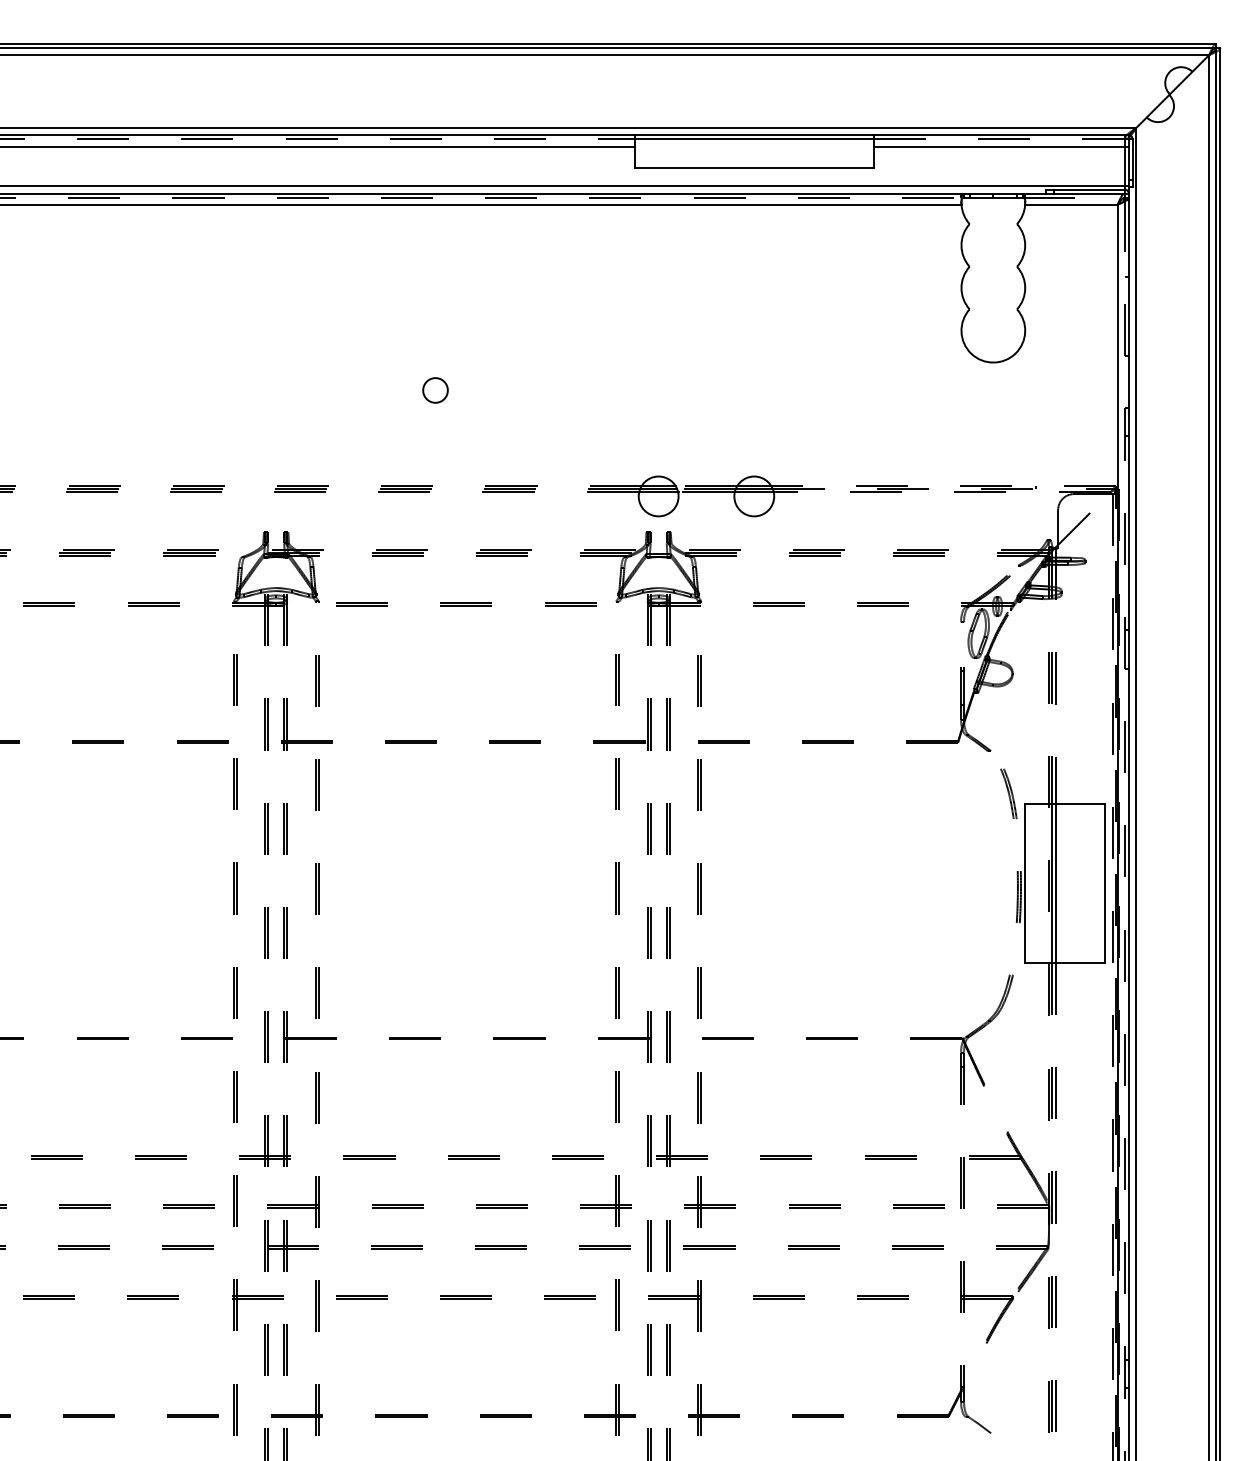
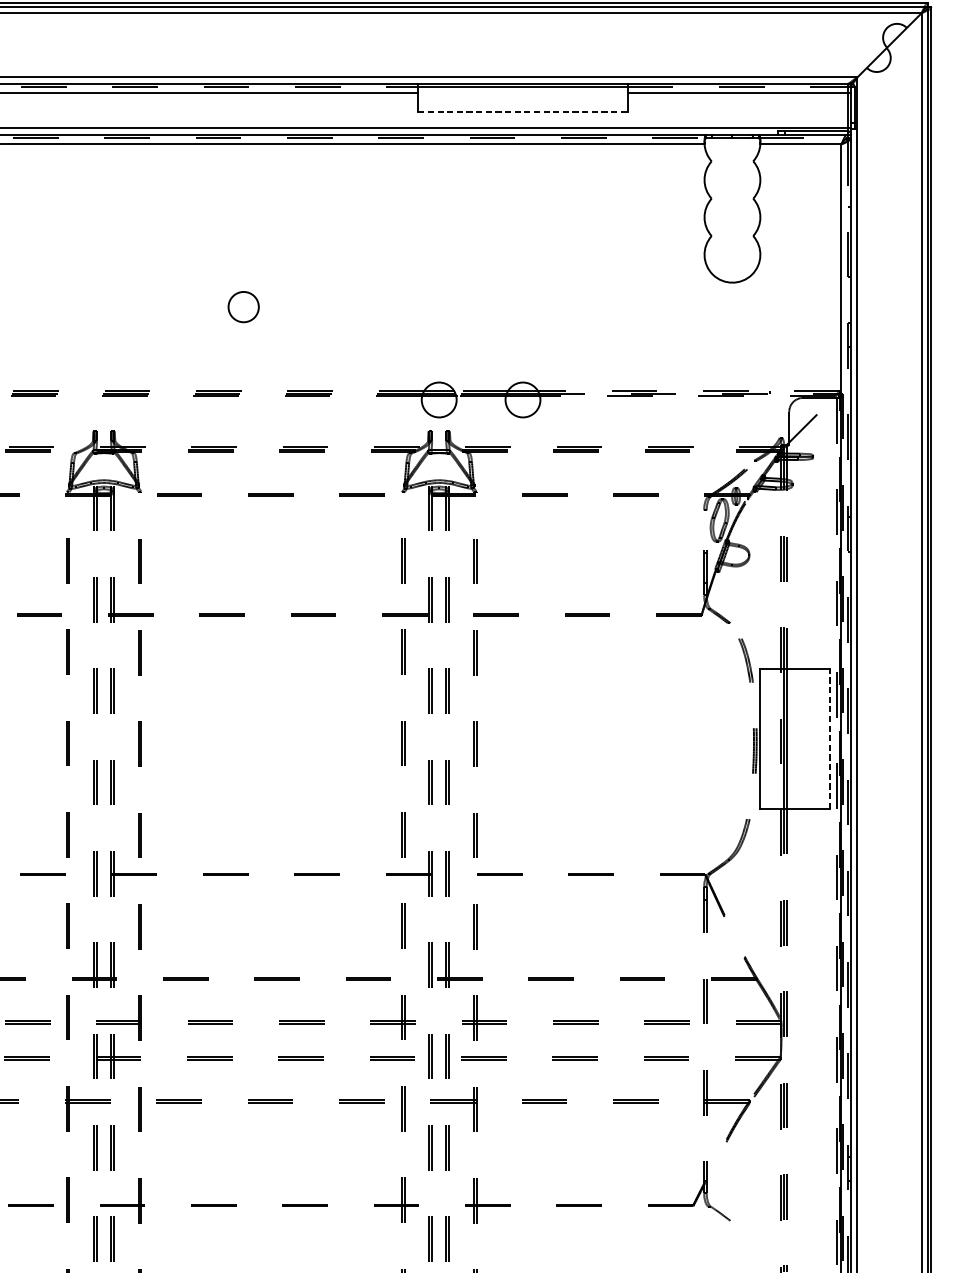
line: (754, 168) -> (523, 112), solid -> dashed
circle: (435, 390) -> (243, 307), size x1.4
line: (1104, 883) -> (829, 739), solid -> dashed

